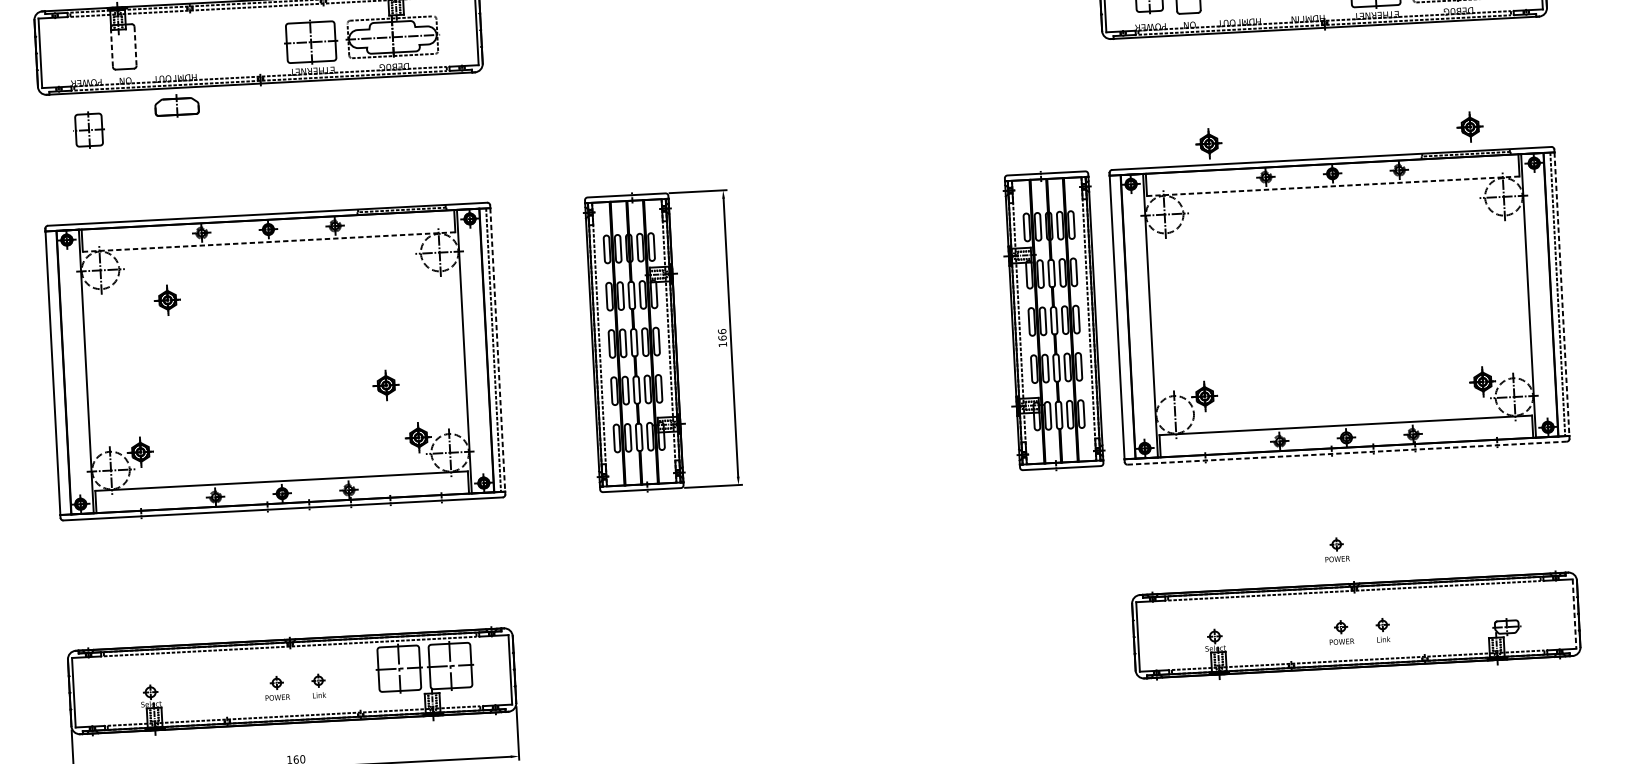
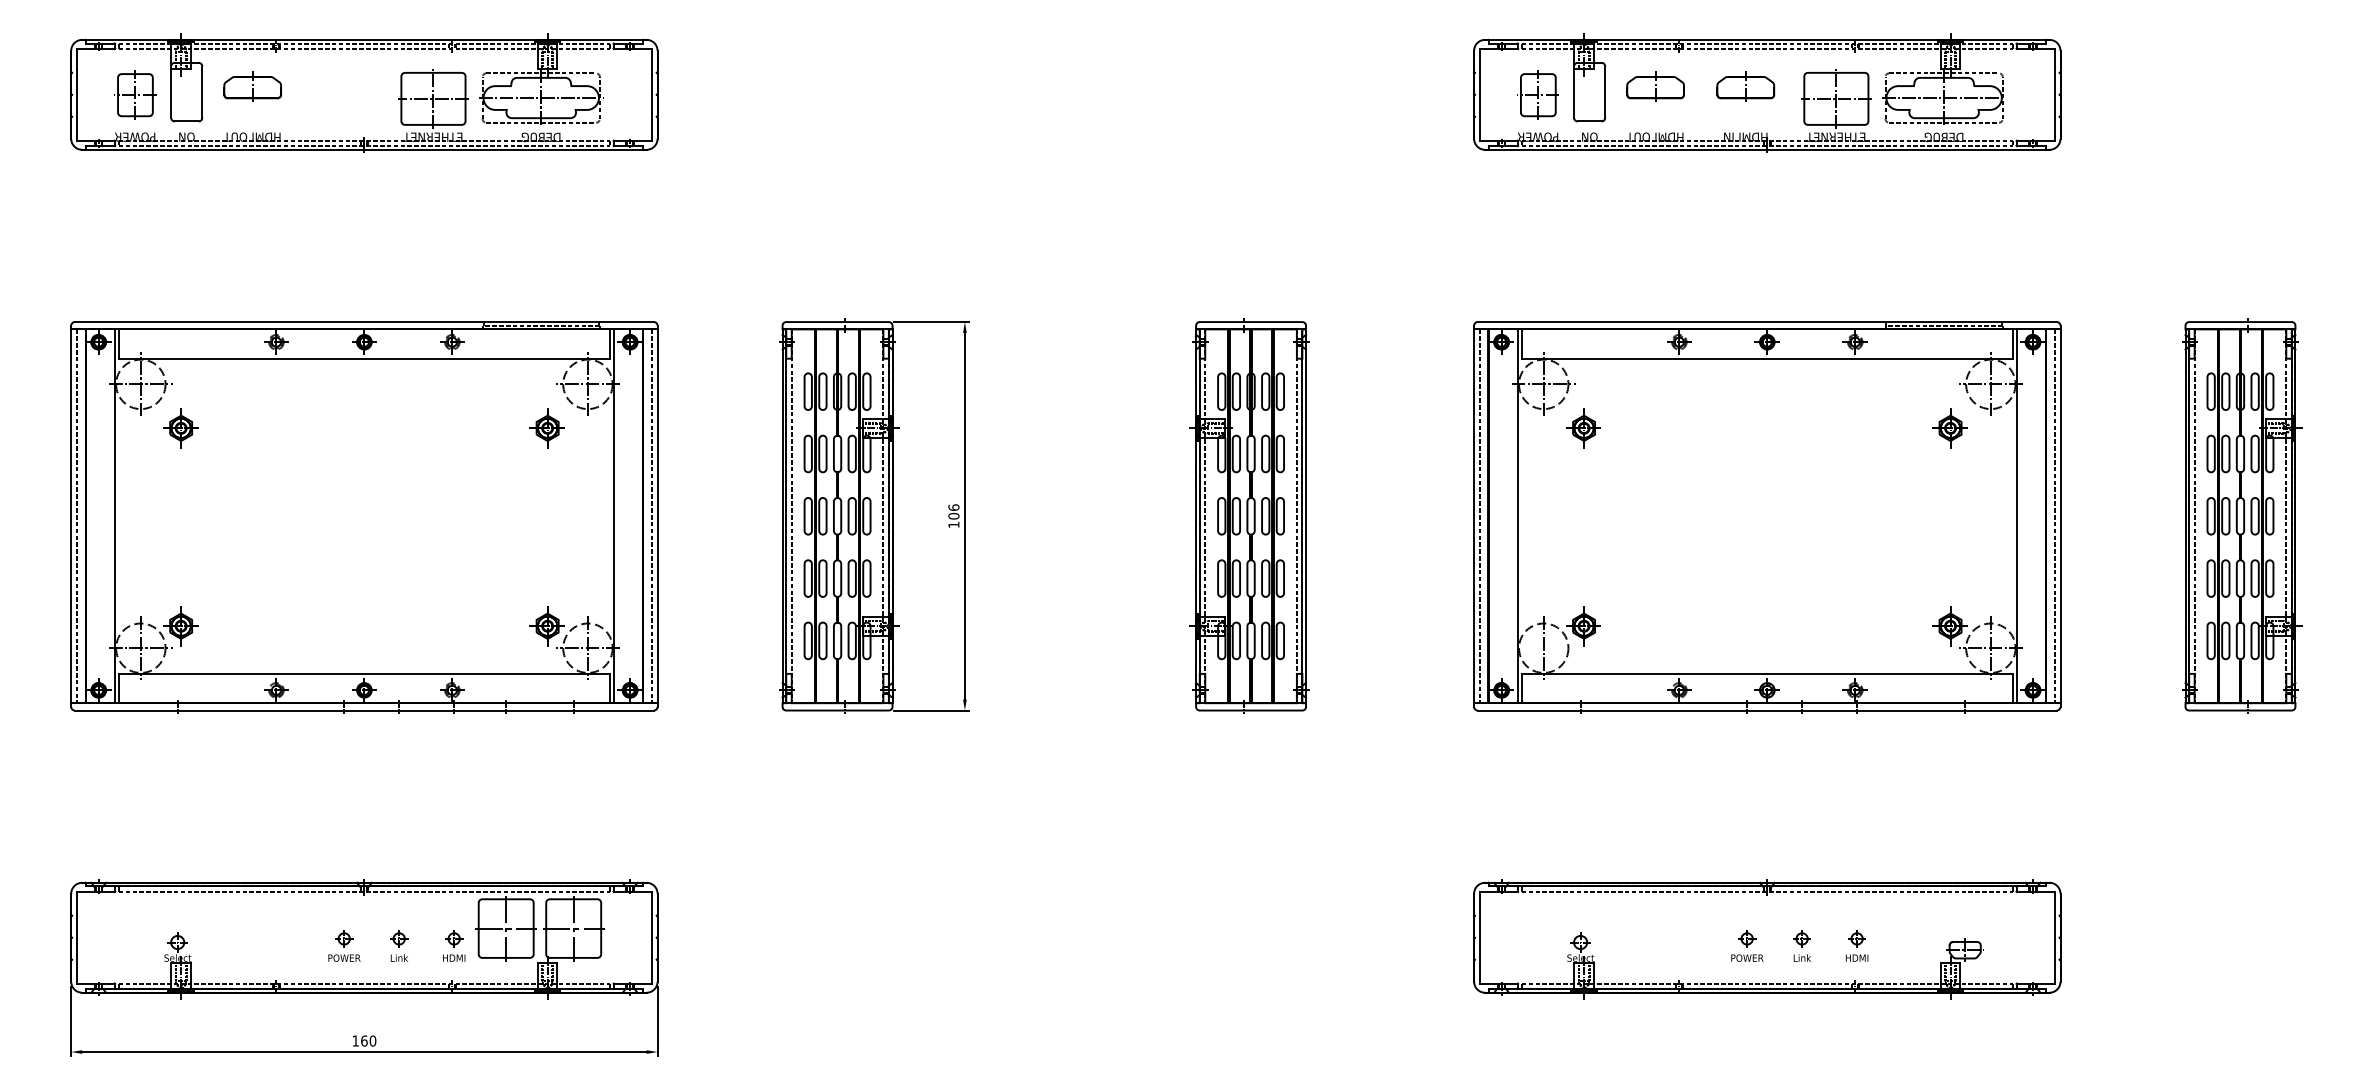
line: (135, 46) -> (202, 92), dashed -> solid
line: (112, 47) -> (171, 92), dashed -> solid
part: (176, 106) -> (252, 86), moved
part: (1469, 127) -> (1949, 428), moved
part: (89, 129) -> (135, 94), moved
part: (1208, 143) -> (1583, 428), moved
line: (1333, 186) -> (1767, 358), dashed -> solid
line: (269, 241) -> (364, 358), dashed -> solid
line: (1561, 294) -> (2060, 516), dashed -> solid
part: (167, 300) -> (180, 428), moved
line: (1121, 317) -> (1479, 516), added
part: (1052, 320) -> (1249, 515), moved
text: (722, 337) -> (953, 515), 166 -> 106
line: (497, 350) -> (657, 516), dashed -> solid
line: (56, 373) -> (76, 516), added
part: (385, 385) -> (546, 428), moved
line: (1347, 453) -> (1767, 710), dashed -> solid
part: (1337, 549) -> (1747, 836), removed
line: (1574, 613) -> (2054, 937), dashed -> solid
part: (1424, 627) -> (1856, 945), added
part: (360, 683) -> (454, 945), added

